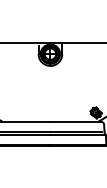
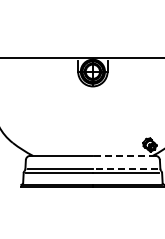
line: (74, 121) -> (123, 155), solid -> dashed
line: (75, 131) -> (124, 168), solid -> dashed

